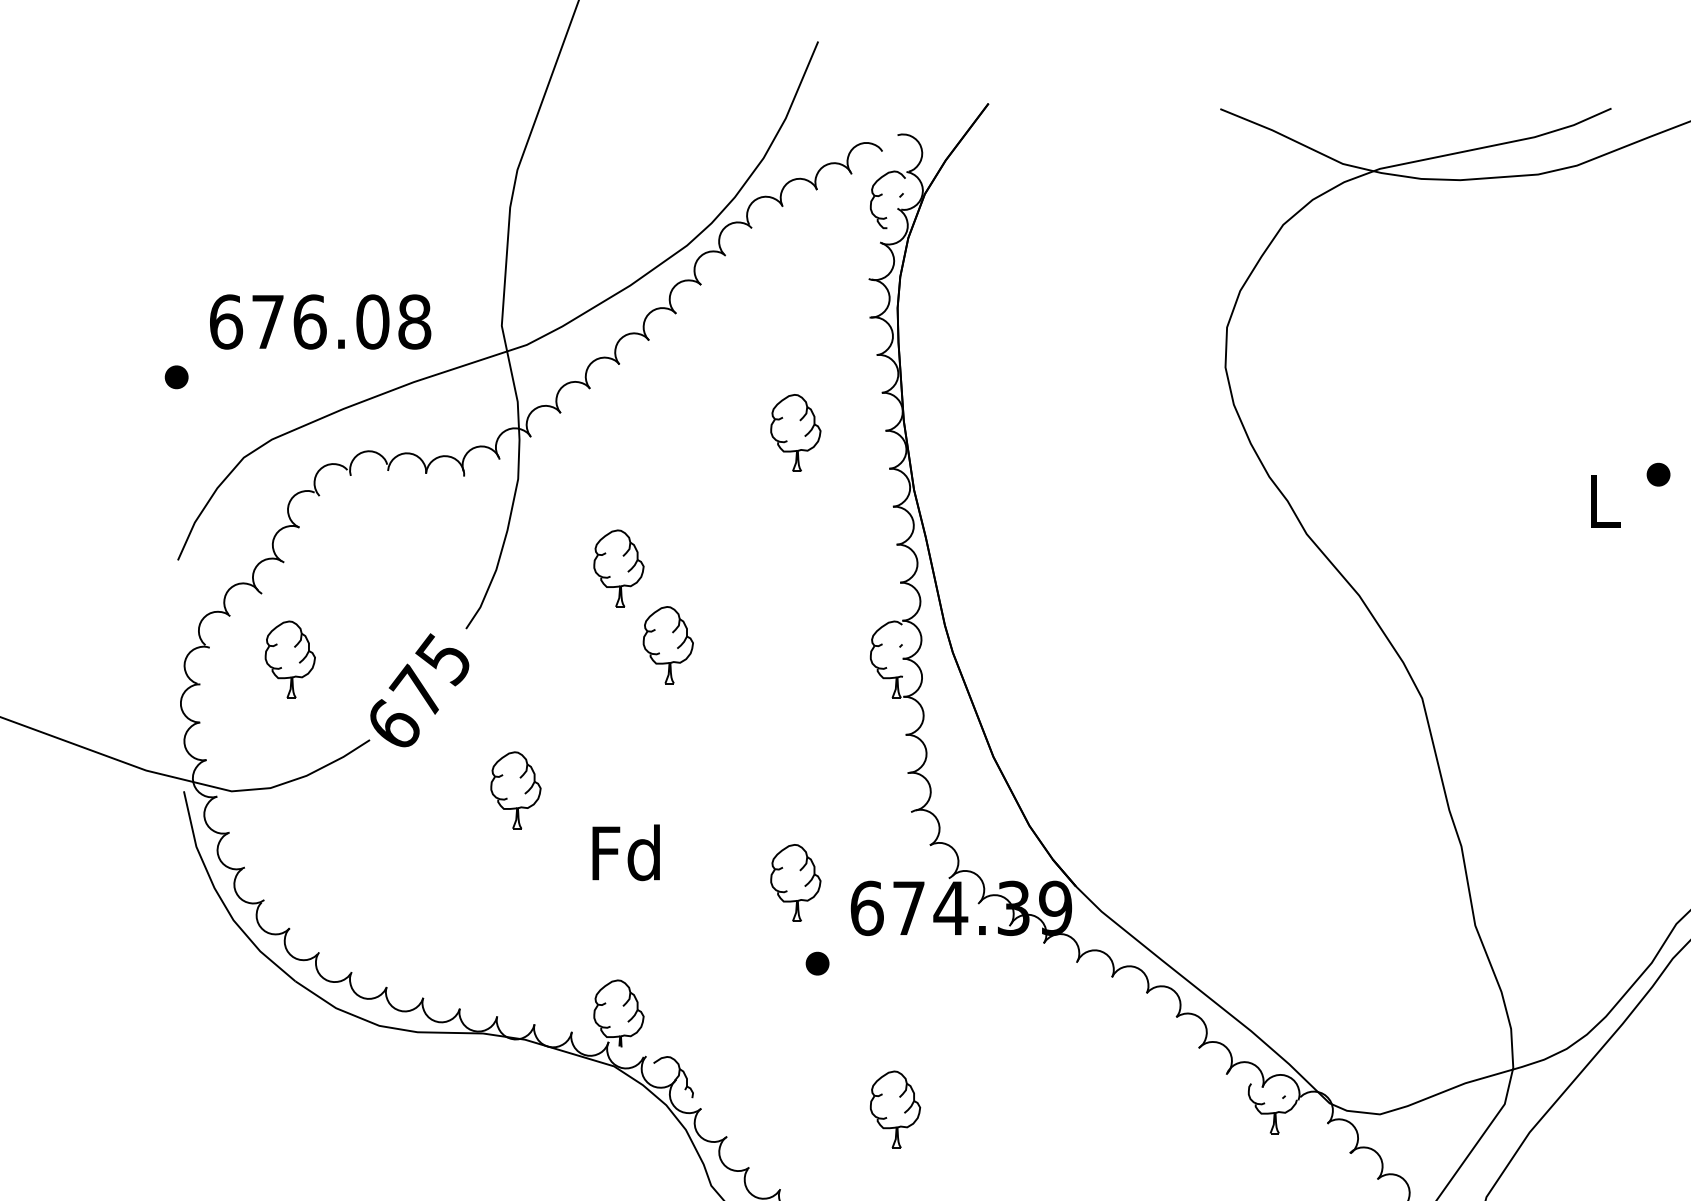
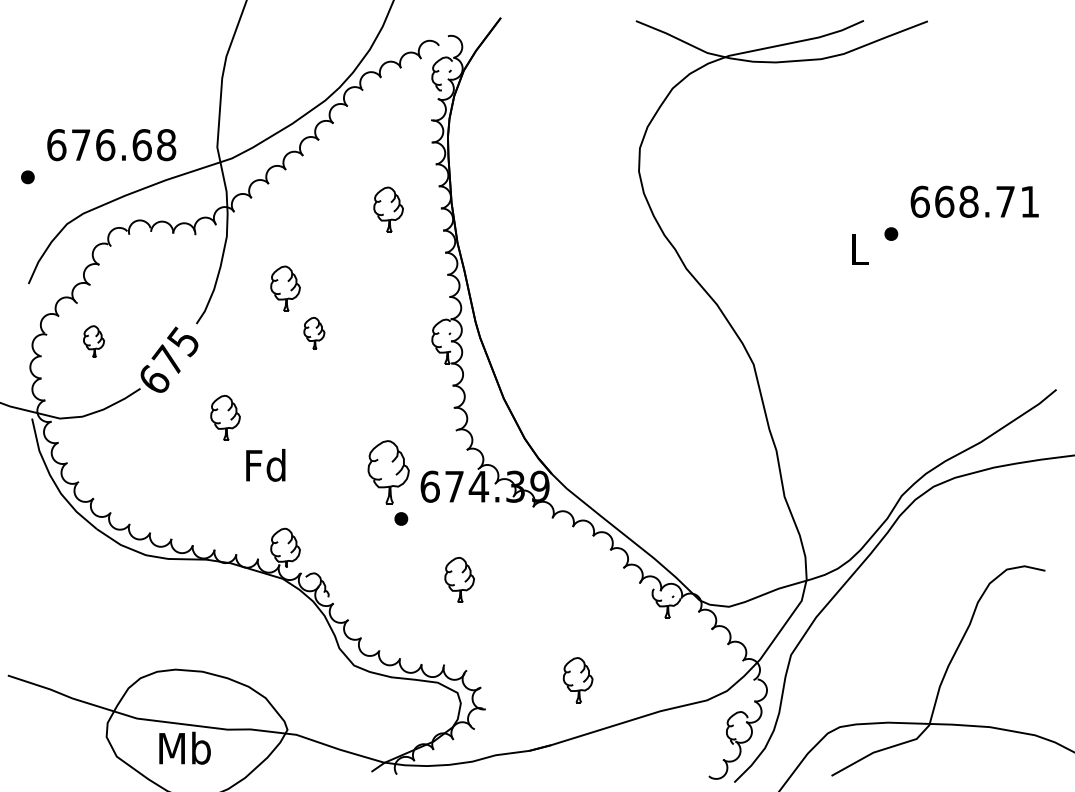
text: (371, 322) -> (141, 145), 676.08 -> 676.68
part: (668, 645) -> (314, 333), size x0.7
part: (289, 659) -> (93, 341), size x0.7
text: (625, 852) -> (265, 465), moved
part: (795, 882) -> (388, 471), size x1.4
part: (895, 1108) -> (459, 579), moved

